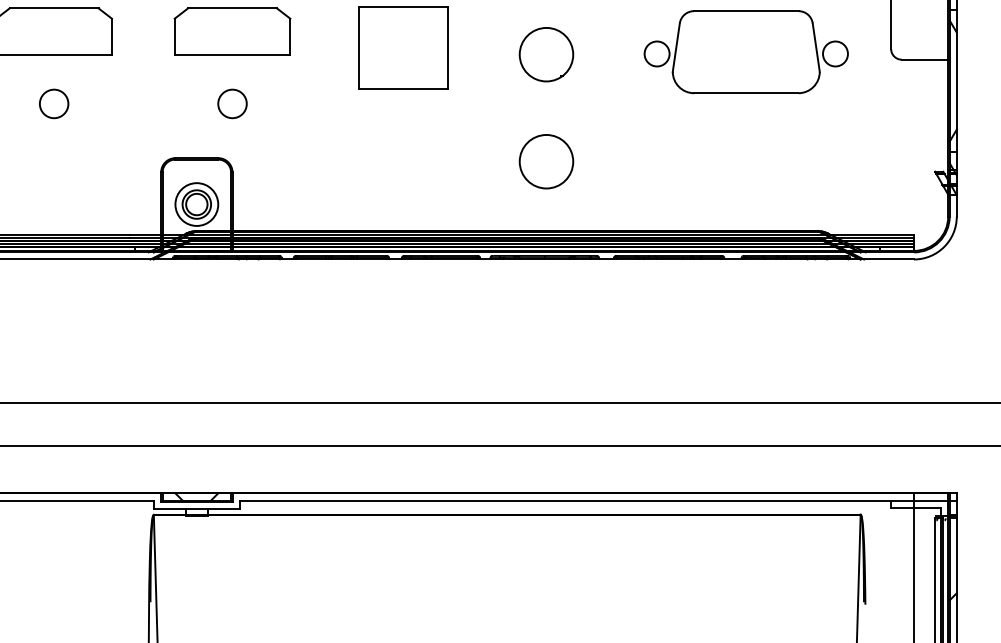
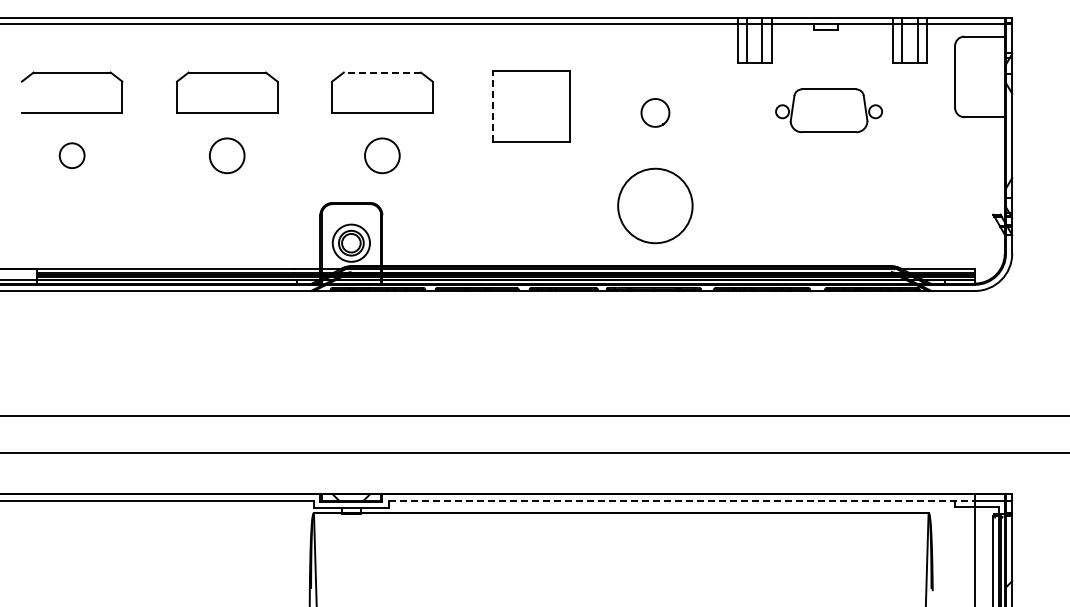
line: (232, 8) -> (382, 72), solid -> dashed
line: (359, 47) -> (492, 106), solid -> dashed
part: (745, 51) -> (828, 110), size x0.6
part: (546, 54) -> (655, 112), size x0.6
circle: (54, 103) -> (227, 155), size x1.4
circle: (232, 103) -> (382, 155), size x1.4
circle: (546, 161) -> (655, 205), size x1.6
line: (577, 500) -> (682, 500), solid -> dashed

